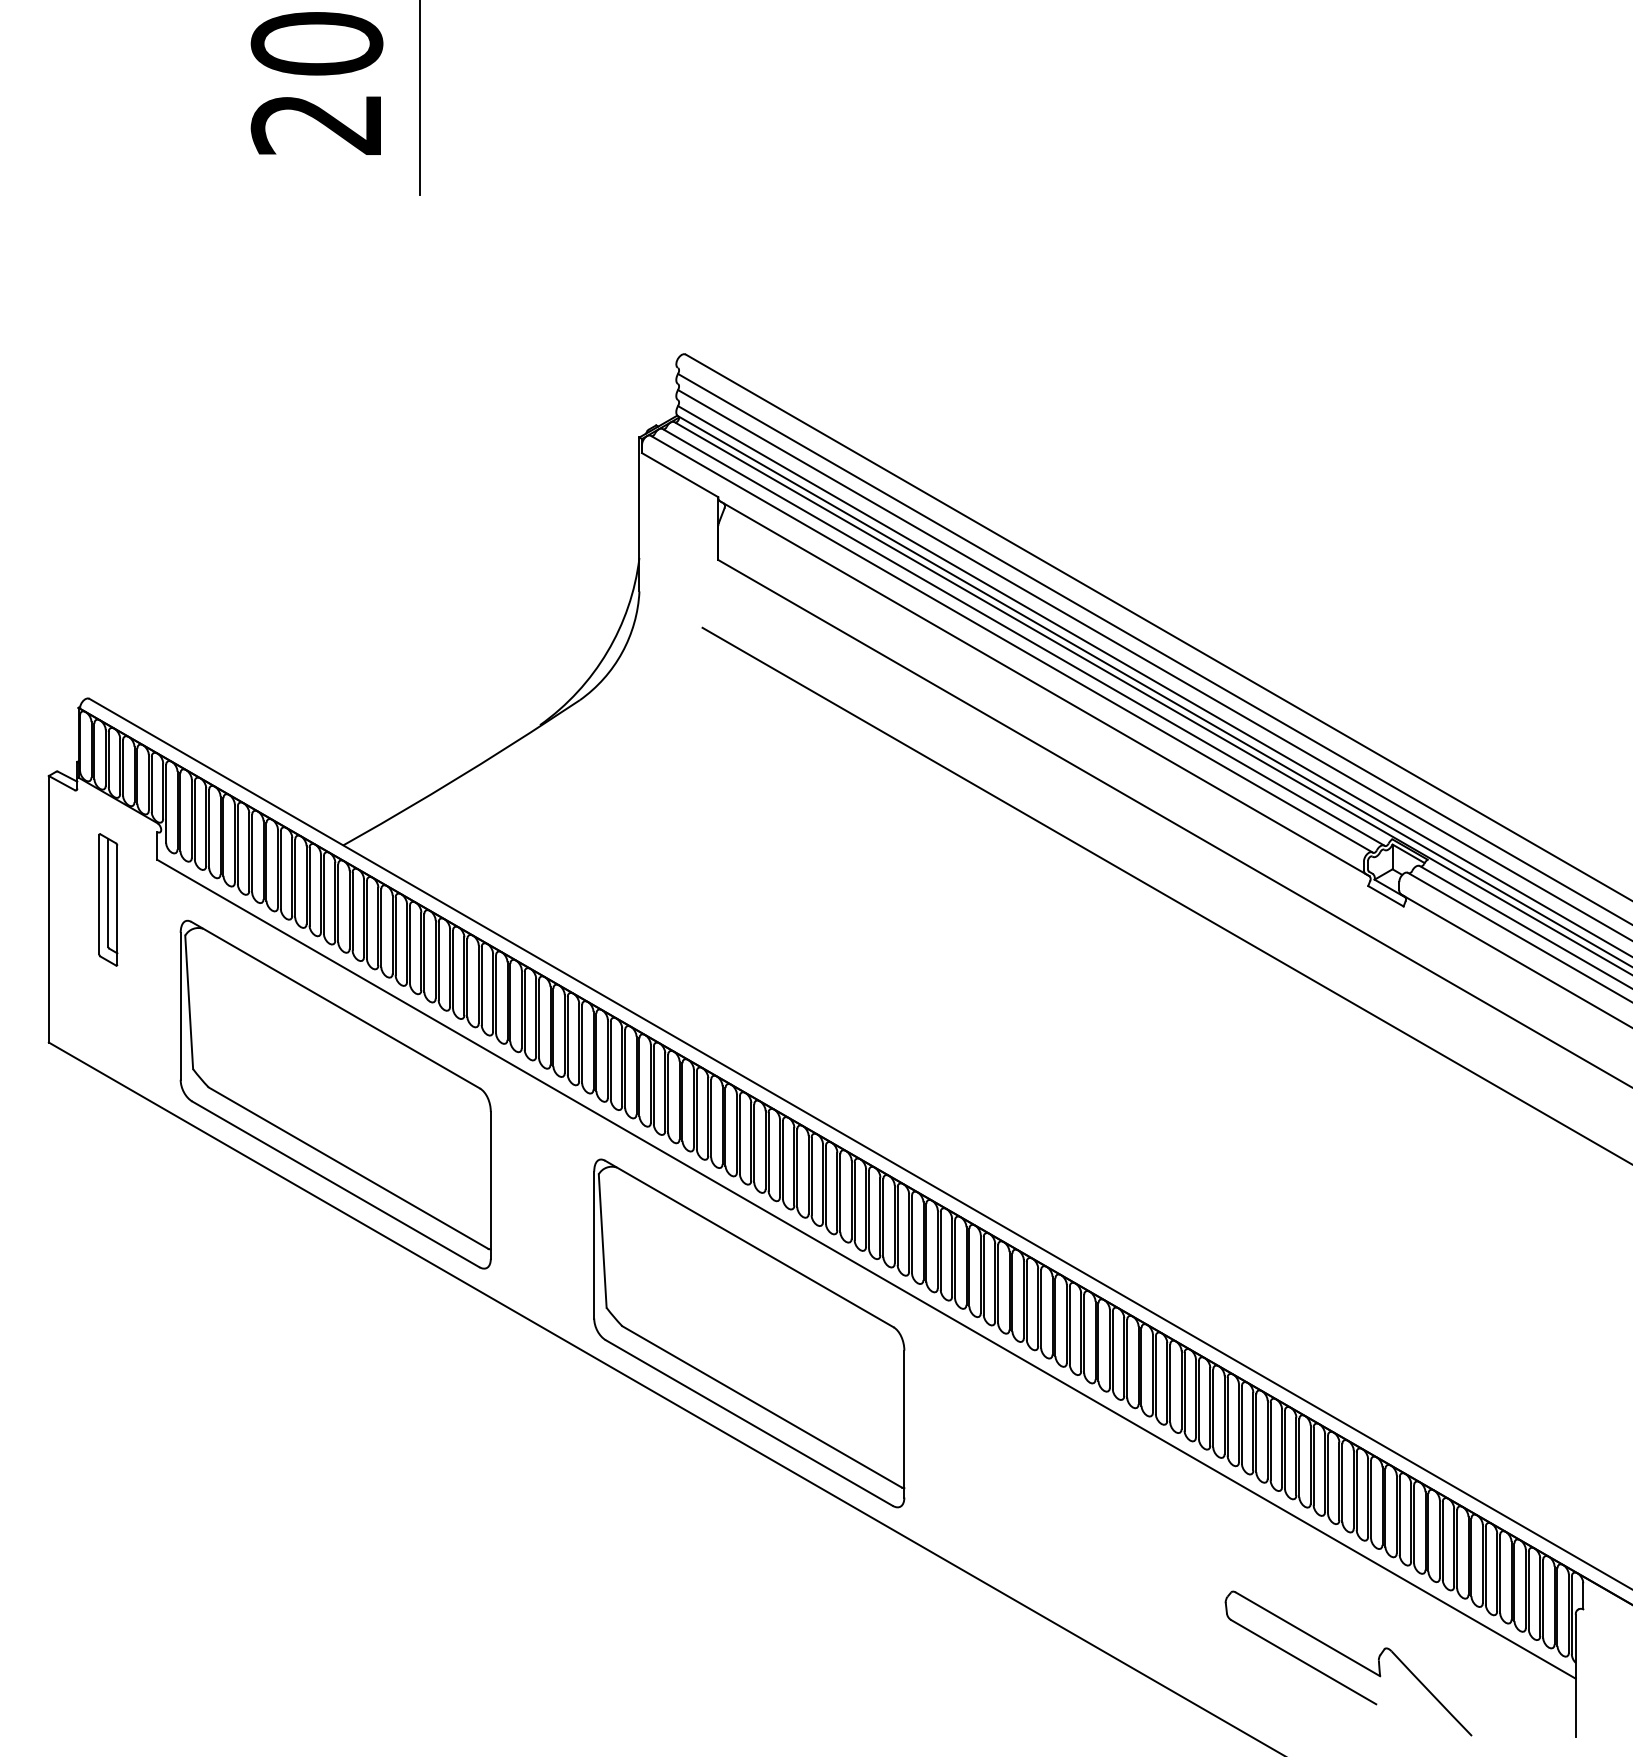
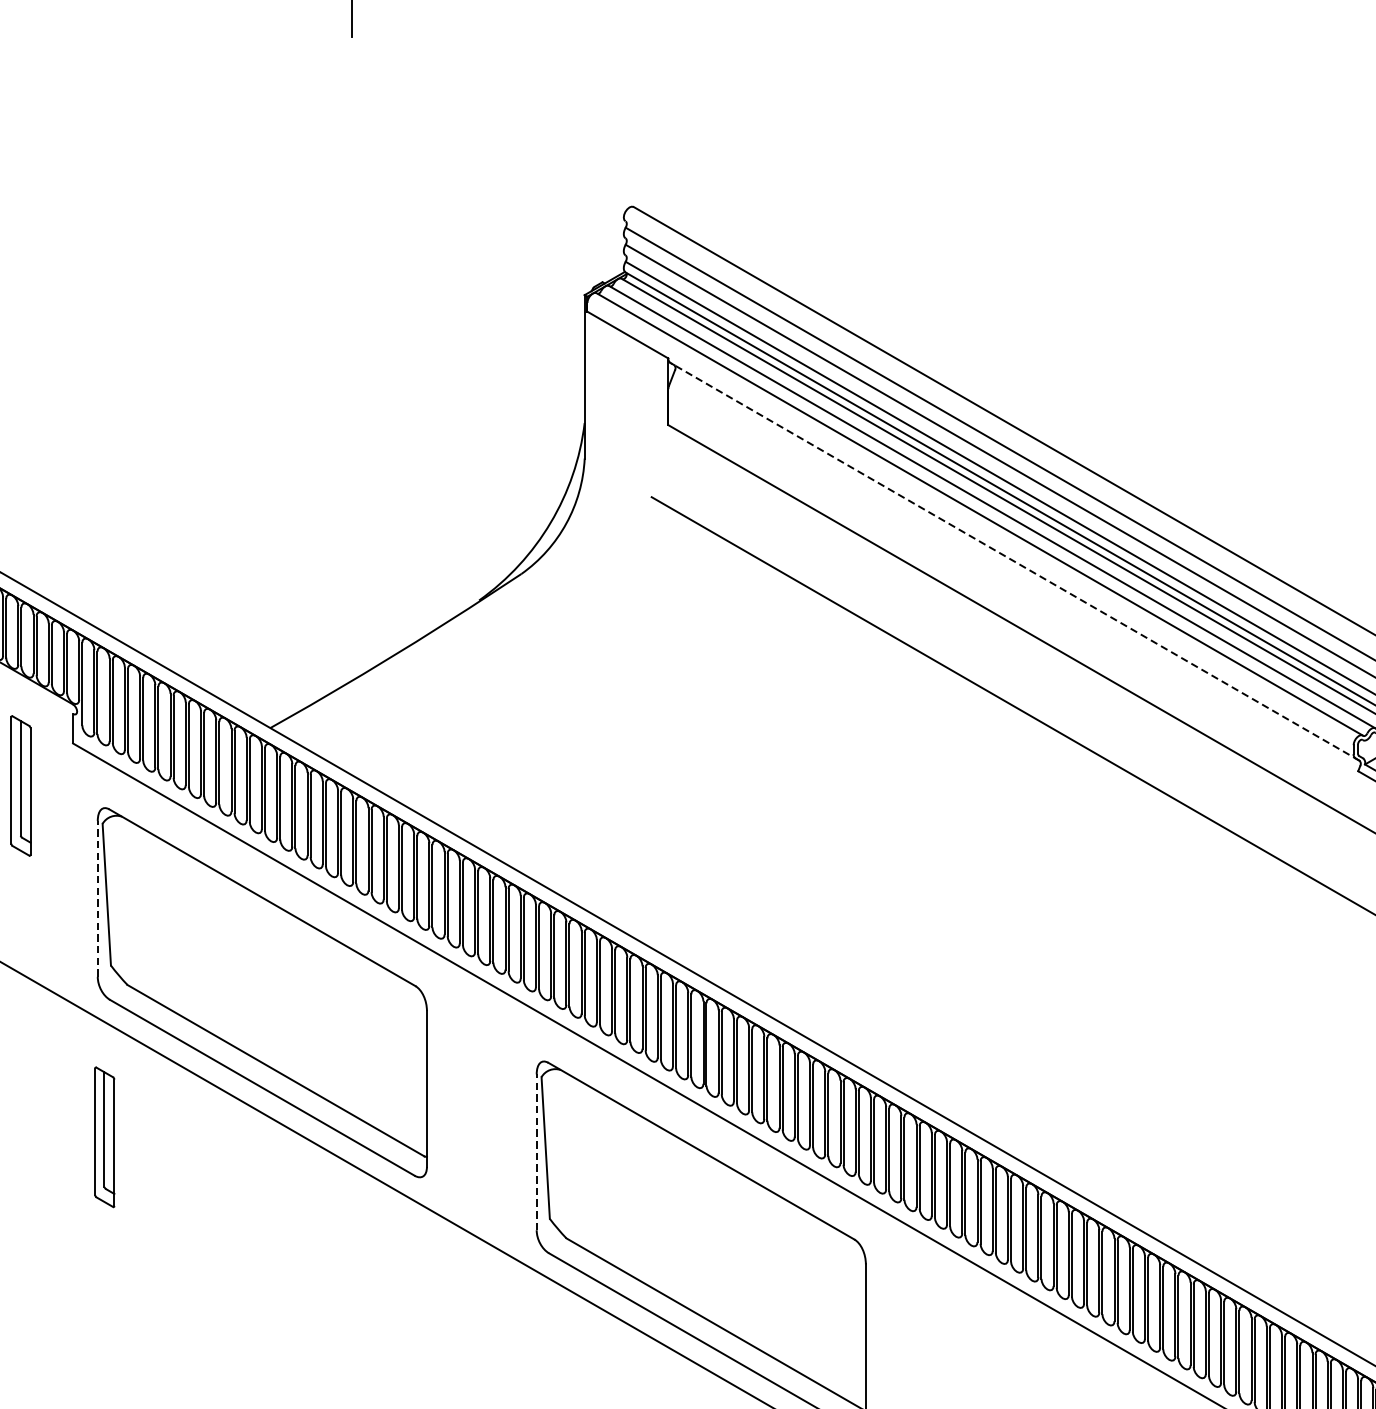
line: (1046, 689) -> (1016, 562), solid -> dashed
line: (180, 1005) -> (97, 898), solid -> dashed
part: (187, 1230) -> (105, 1136), added
line: (594, 1244) -> (536, 1151), solid -> dashed

